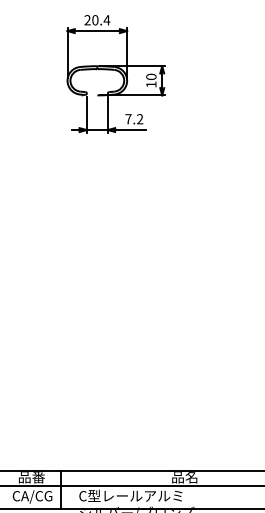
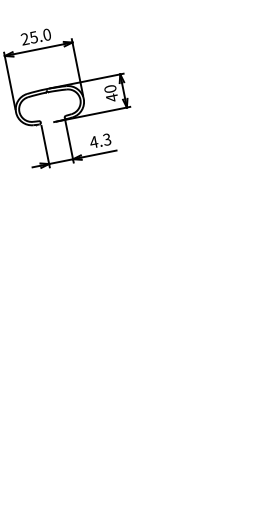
text: (101, 20) -> (40, 36), 20.4 -> 25.0
text: (151, 84) -> (112, 97), 10 -> 40
text: (134, 119) -> (100, 141), 7.2 -> 4.3

